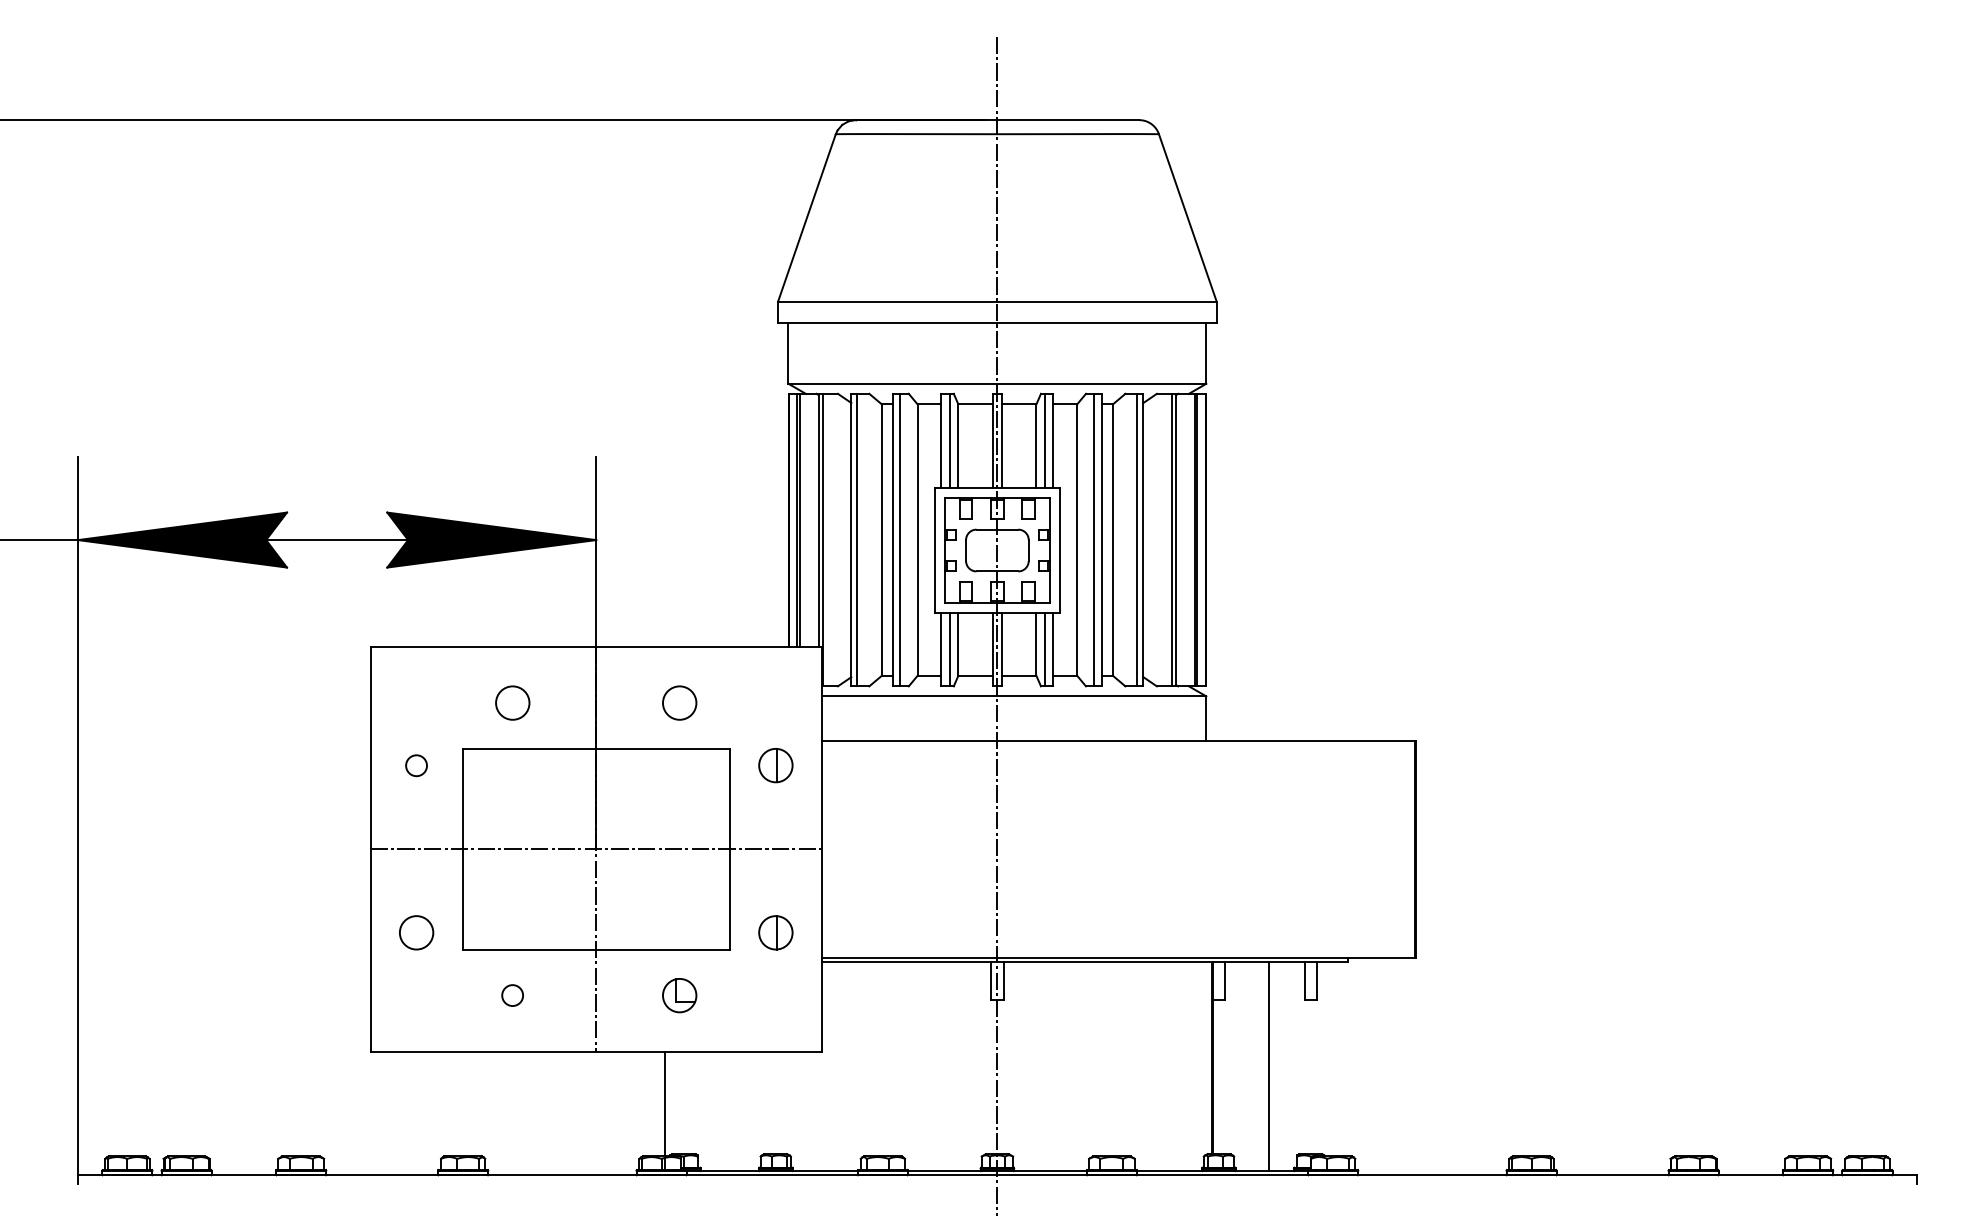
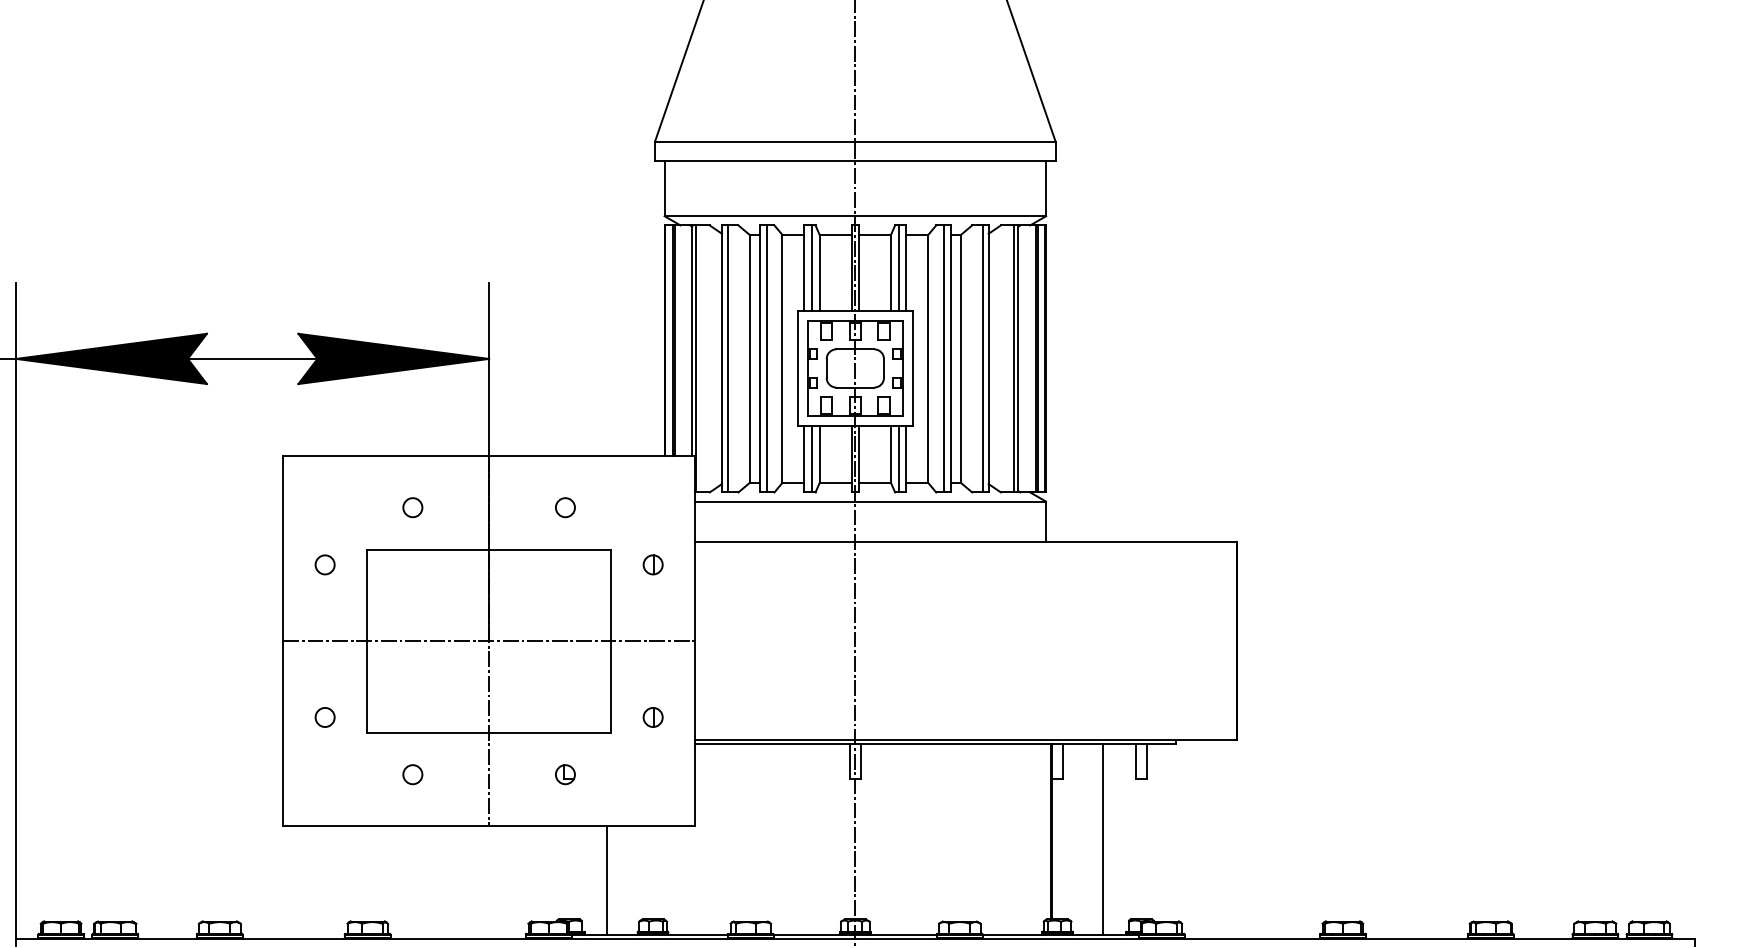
circle: (512, 702) -> (412, 507), size x0.62
circle: (679, 702) -> (565, 507), size x0.62
part: (775, 765) -> (652, 564), size x0.62
circle: (416, 932) -> (325, 717), size x0.62
part: (775, 932) -> (652, 717), size x0.62
part: (679, 995) -> (565, 774), size x0.62
line: (664, 1111) -> (607, 880), moved

